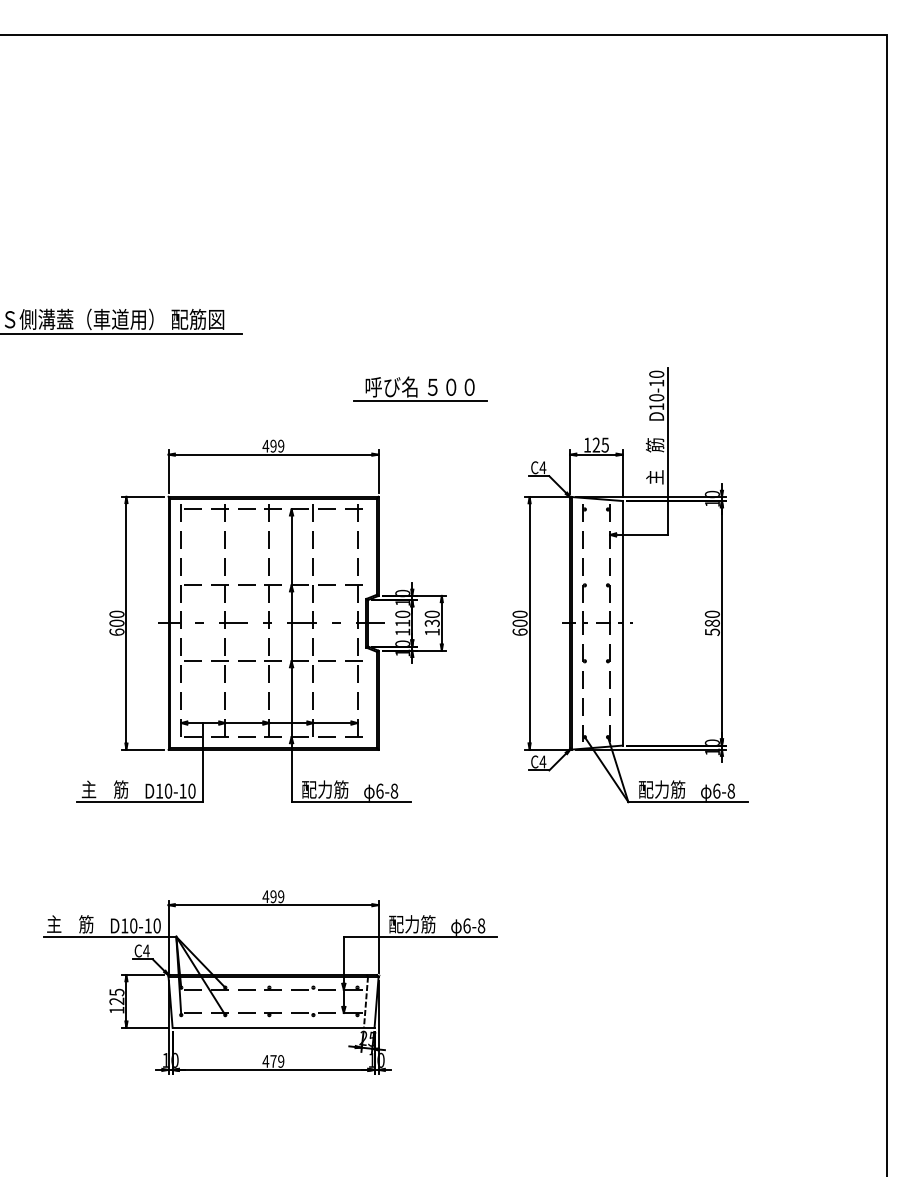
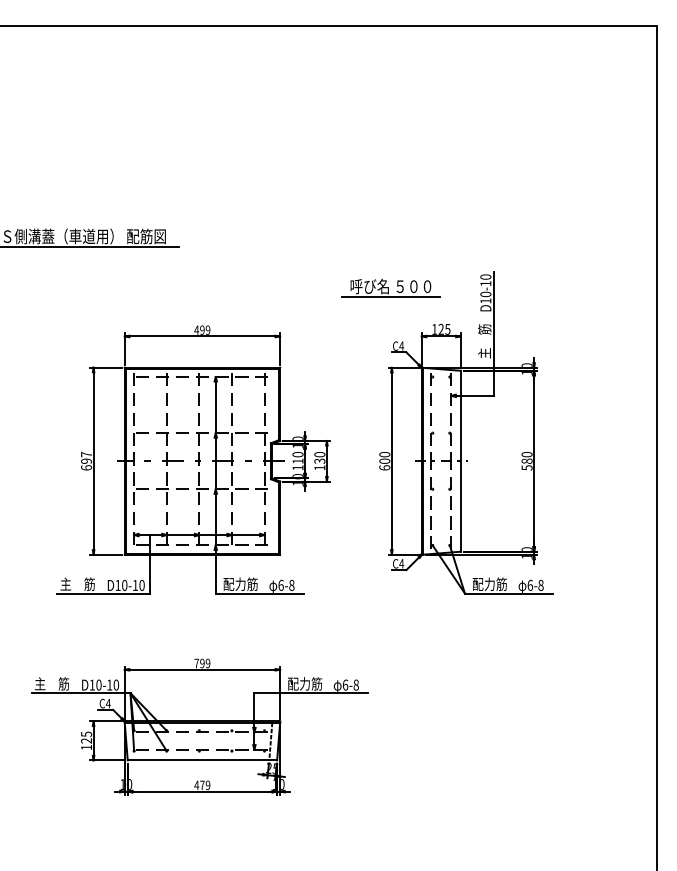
part: (419, 388) -> (390, 287), moved
text: (116, 618) -> (86, 457), 600 -> 697
text: (265, 896) -> (196, 663), 499 -> 799

